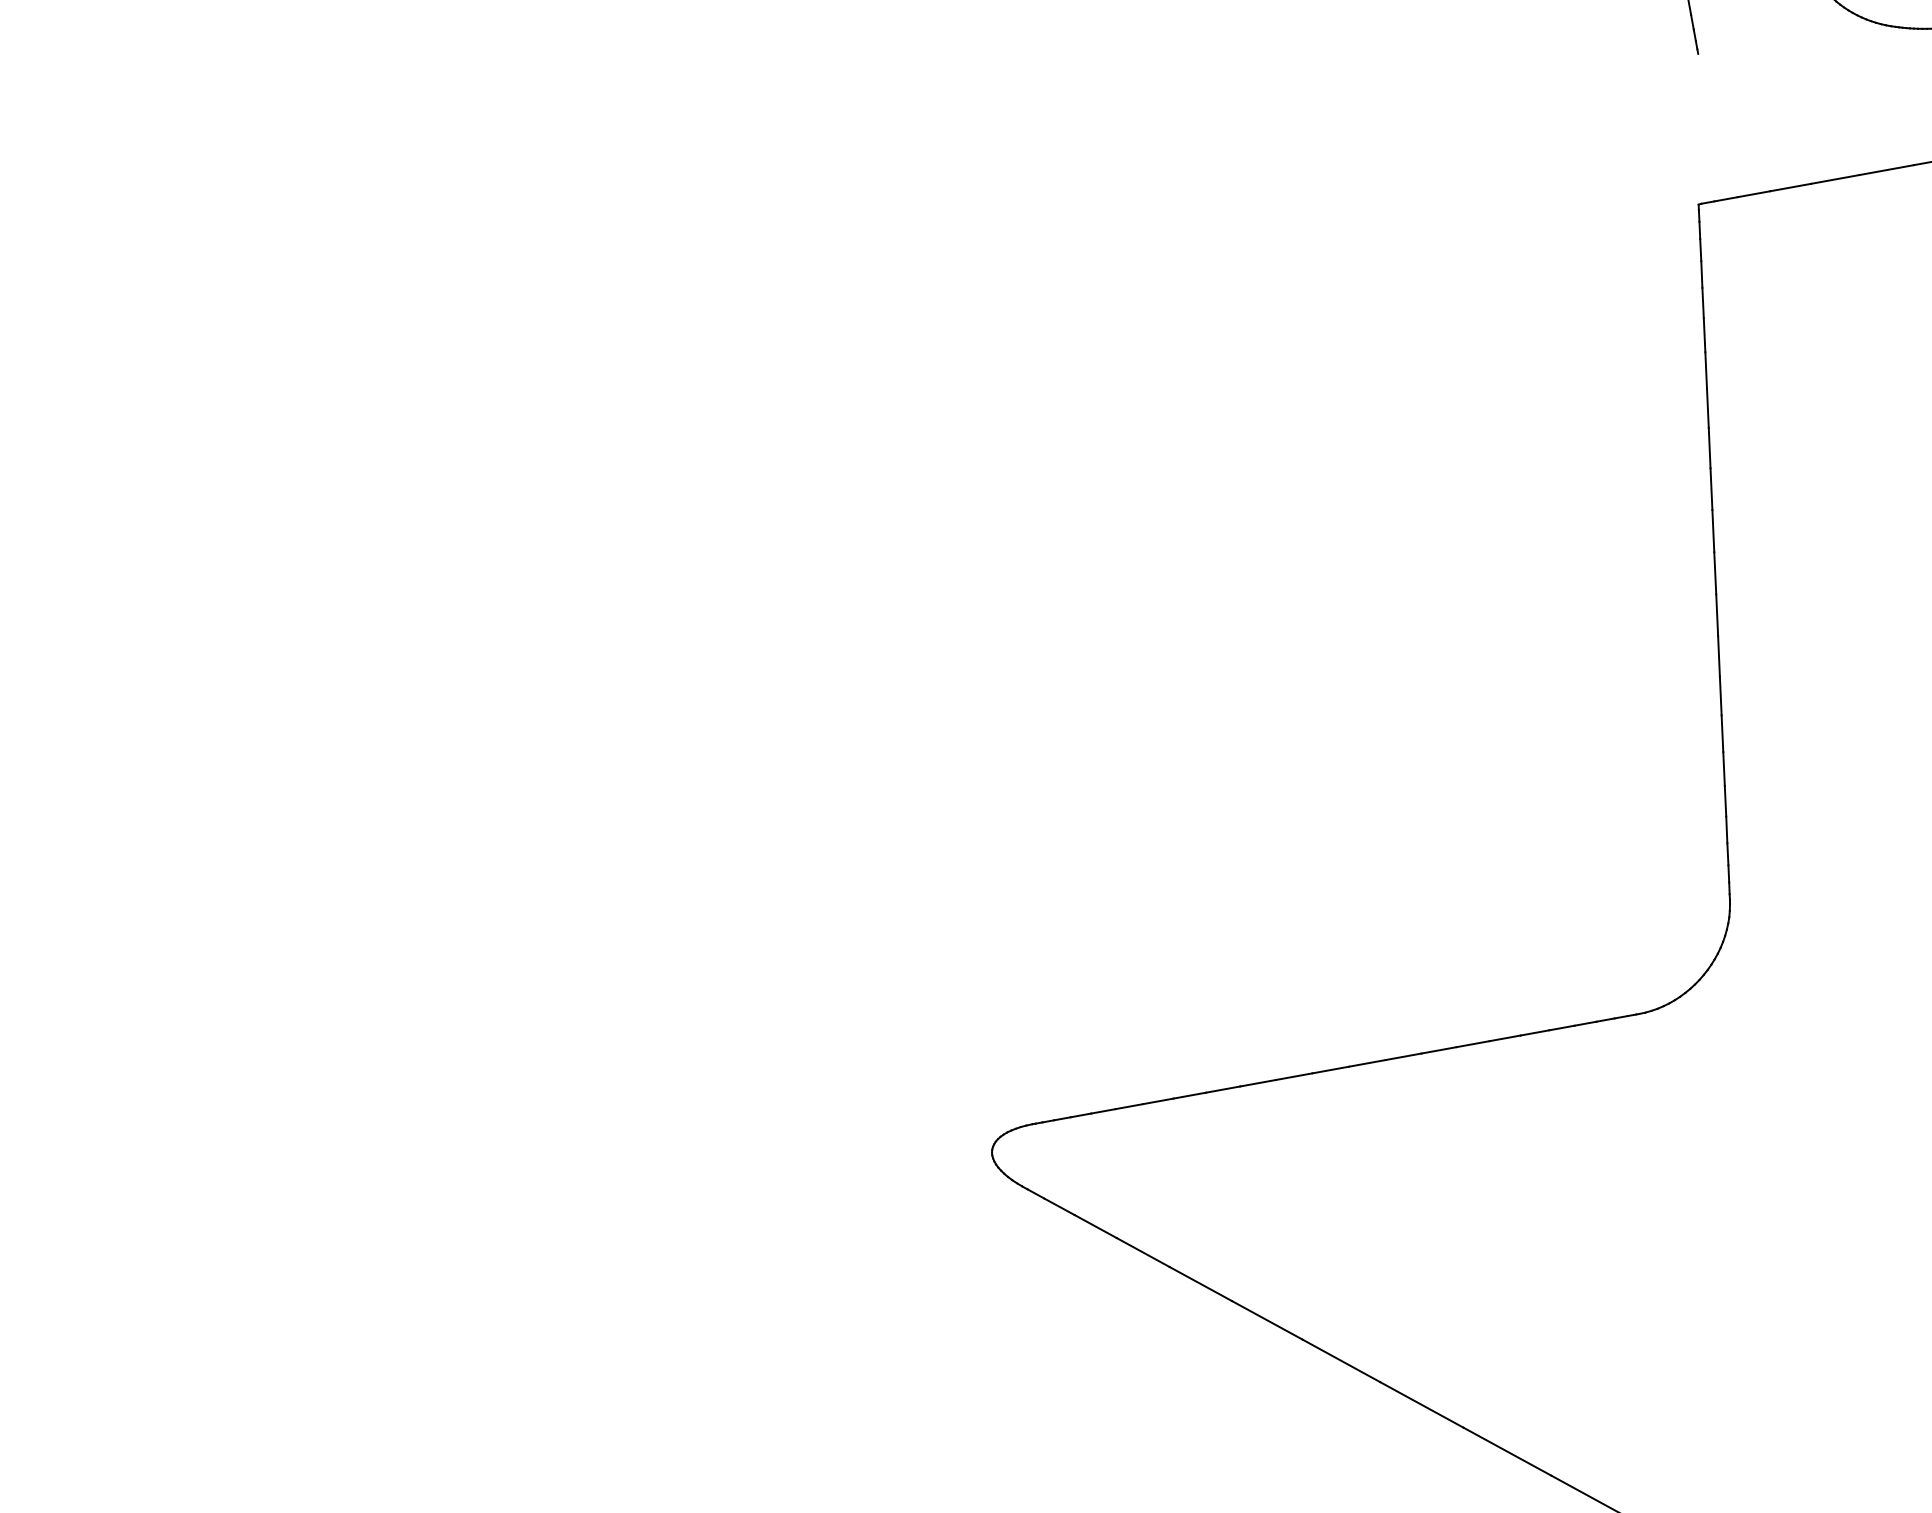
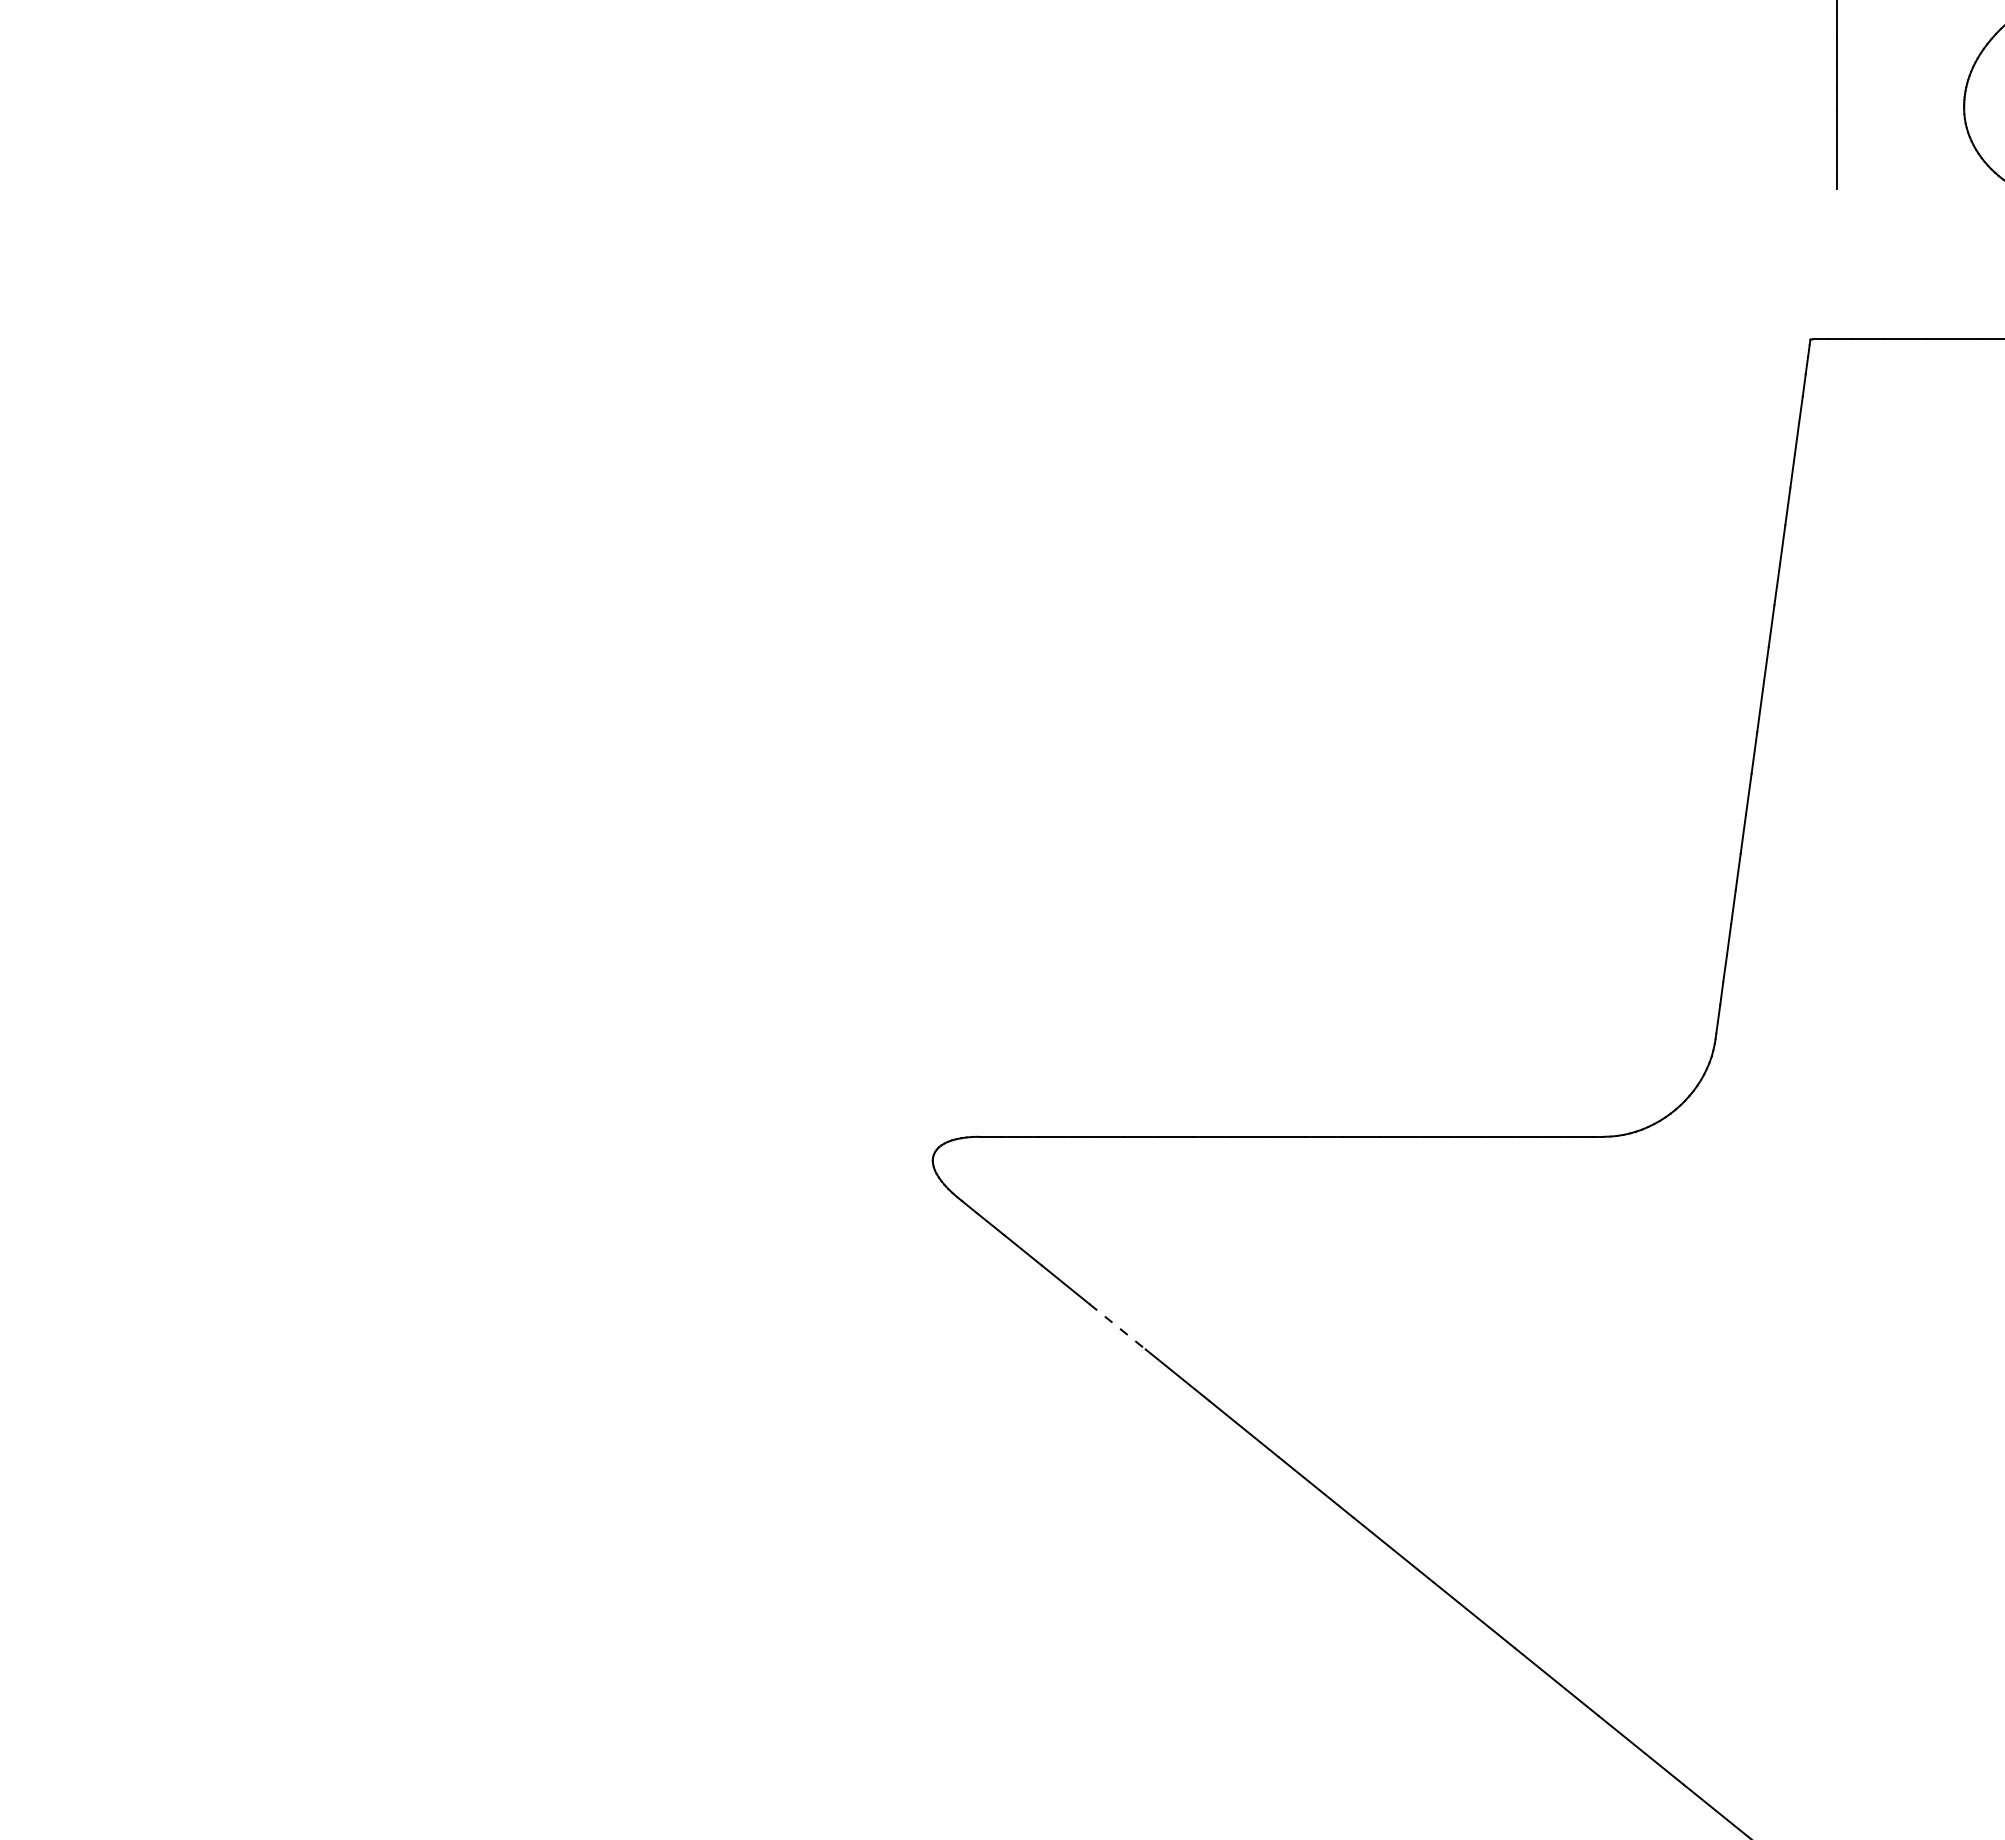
line: (1201, 1284) -> (1118, 1327), solid -> dashed

